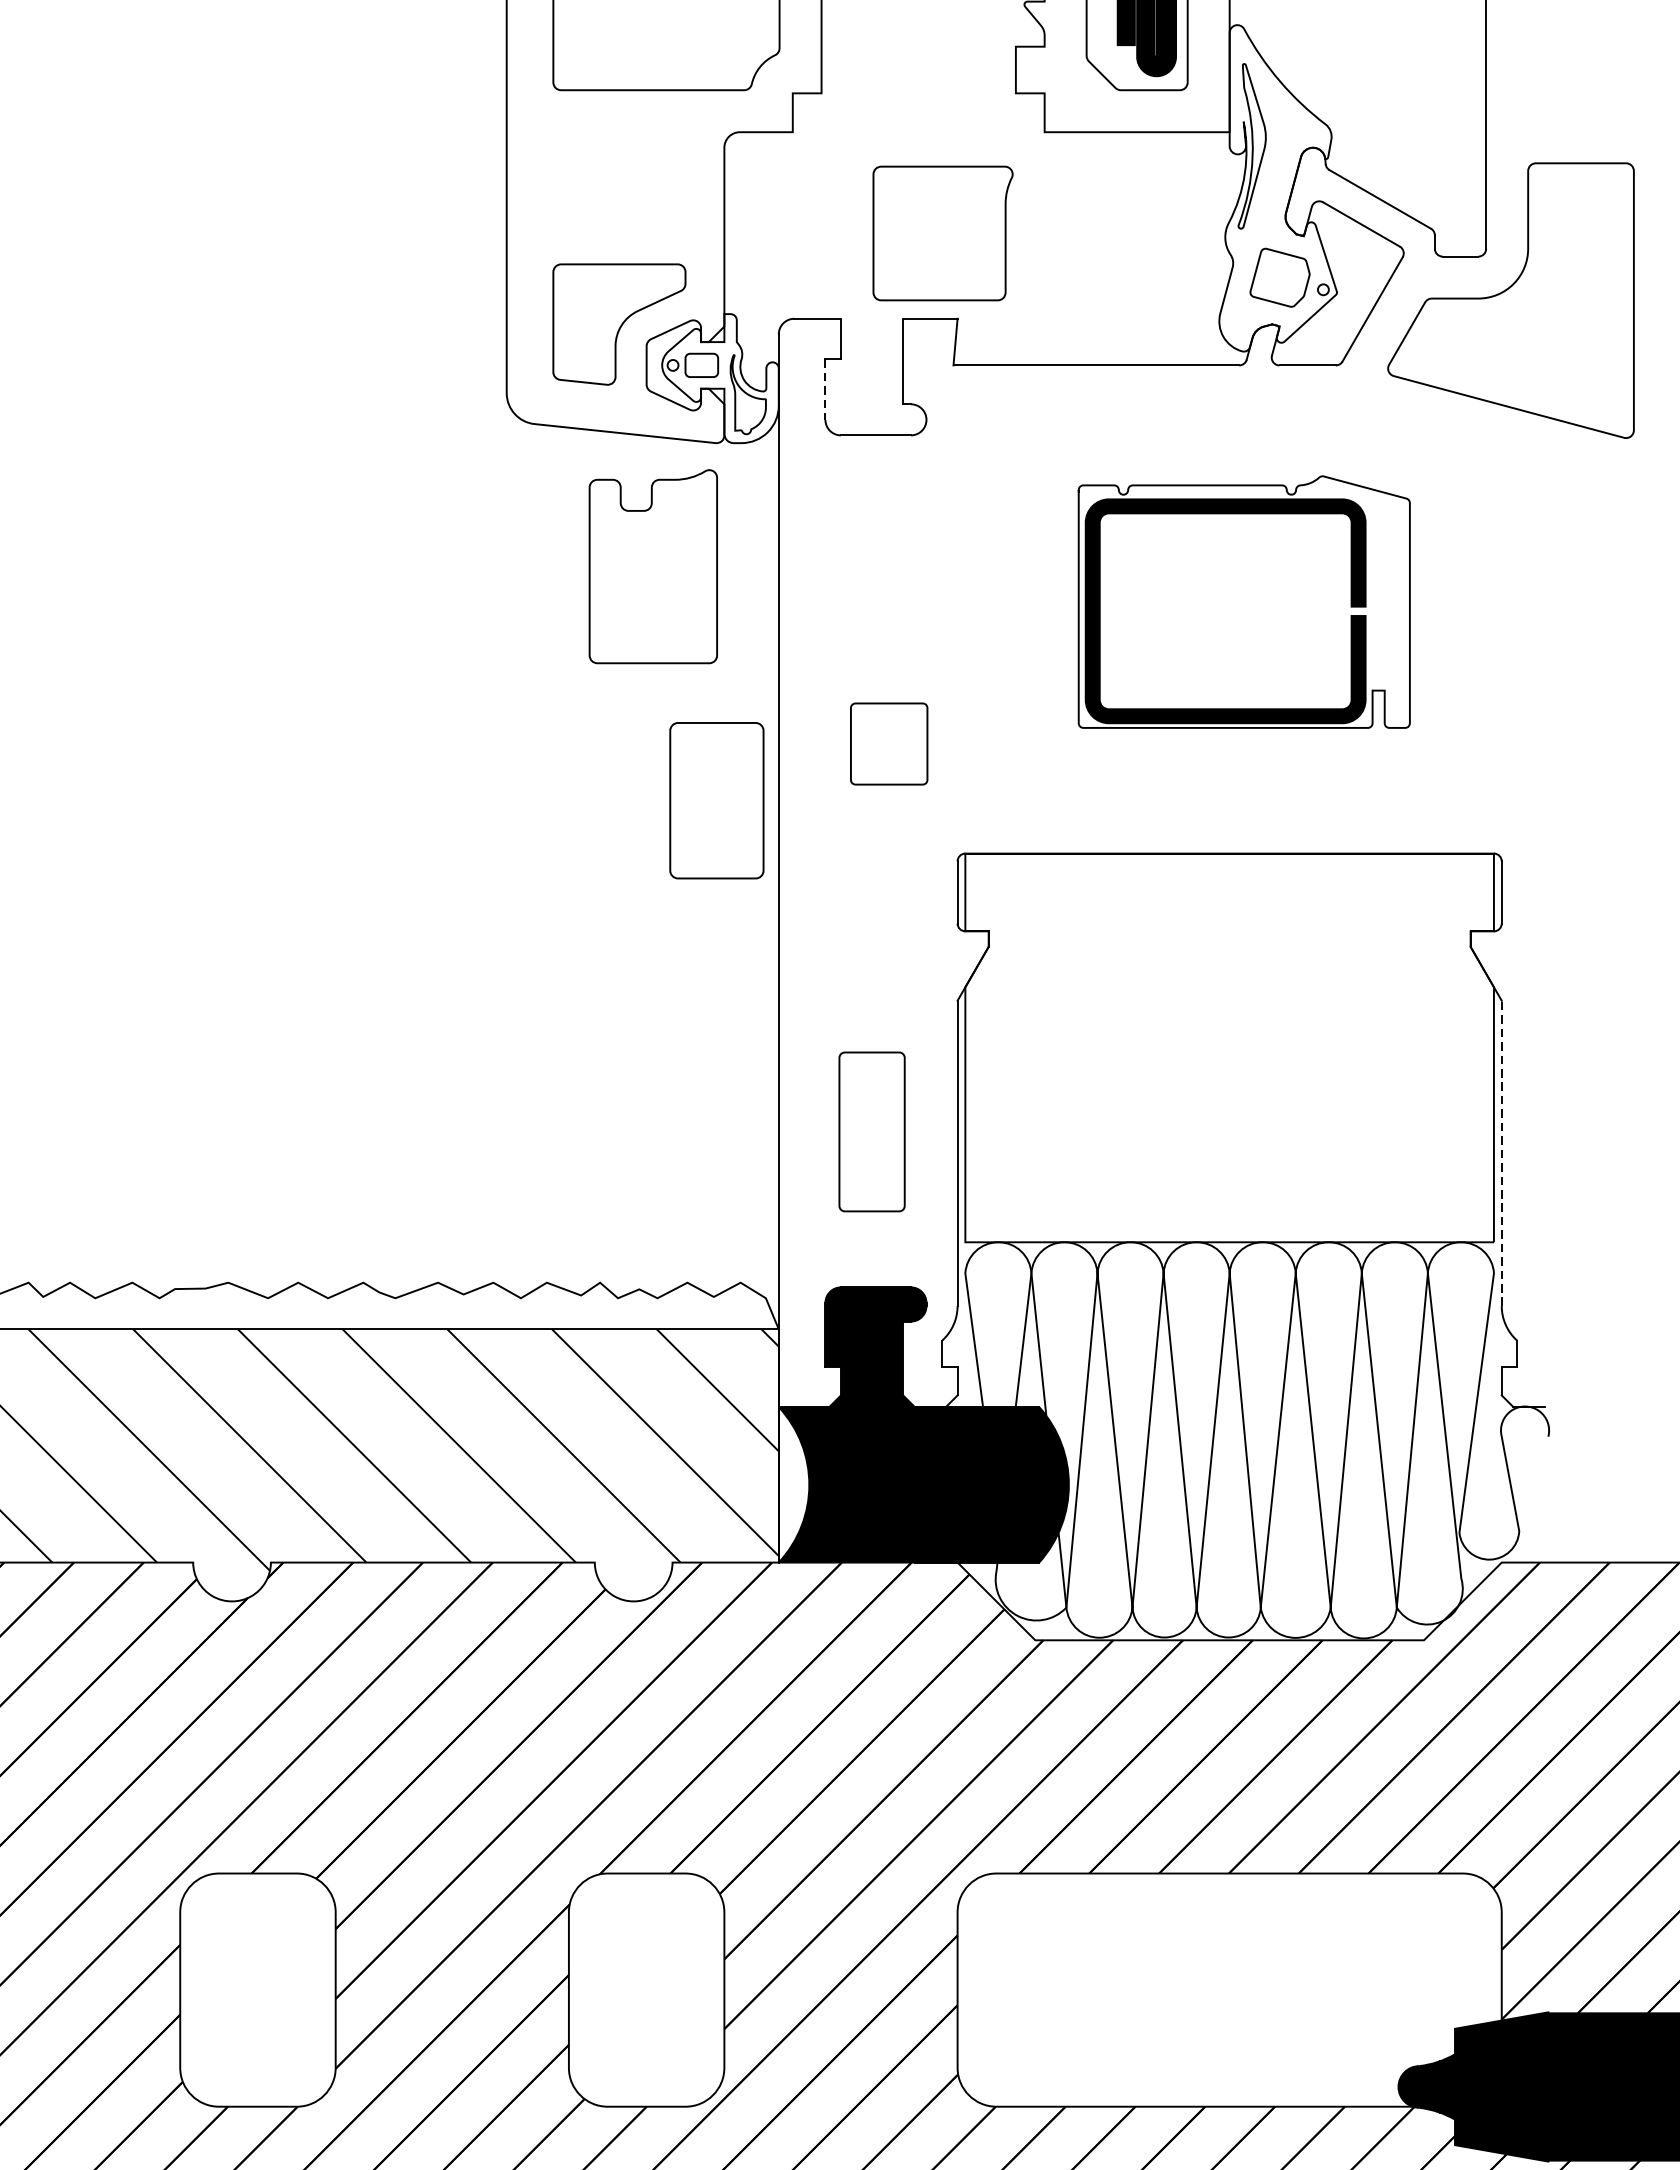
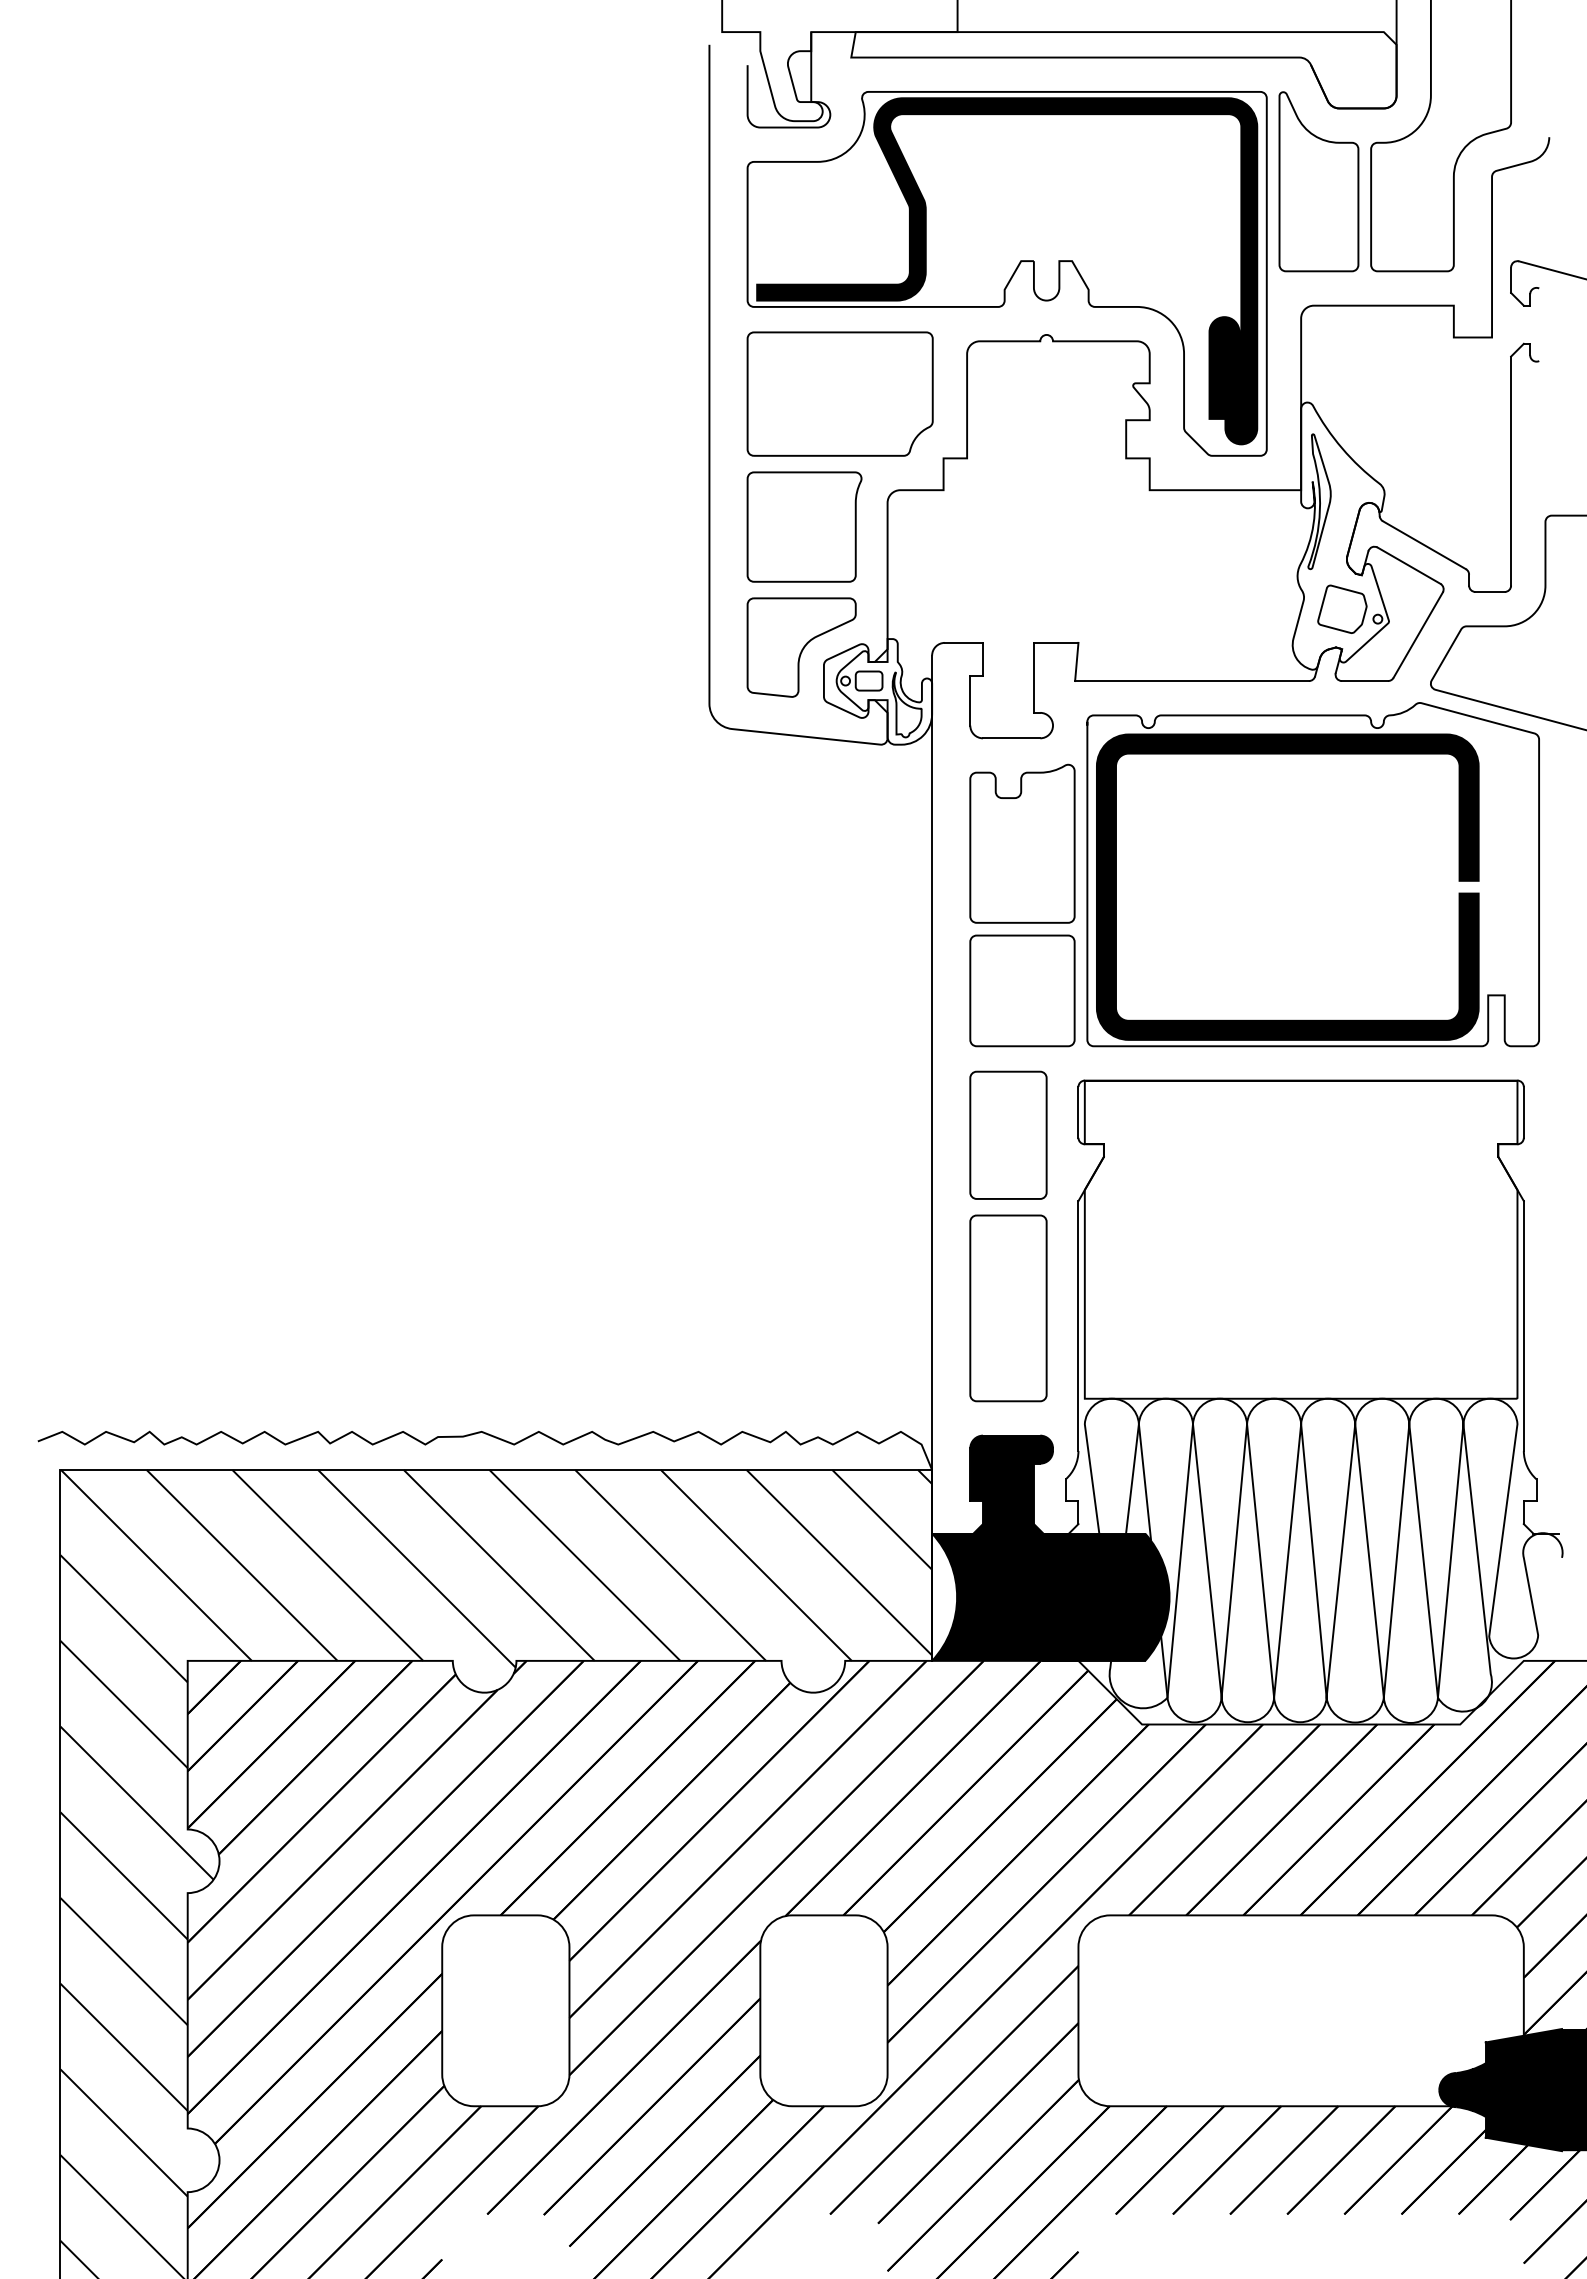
part: (942, 232) -> (804, 526), moved
line: (825, 389) -> (970, 700), dashed -> solid
part: (653, 566) -> (1022, 843), moved
part: (1243, 601) -> (1312, 874), size x1.67
part: (889, 743) -> (1022, 990), size x1.67
part: (716, 799) -> (1008, 1134), moved
part: (872, 1132) -> (1008, 1308), size x1.43
line: (1501, 1152) -> (1523, 1325), dashed -> solid

